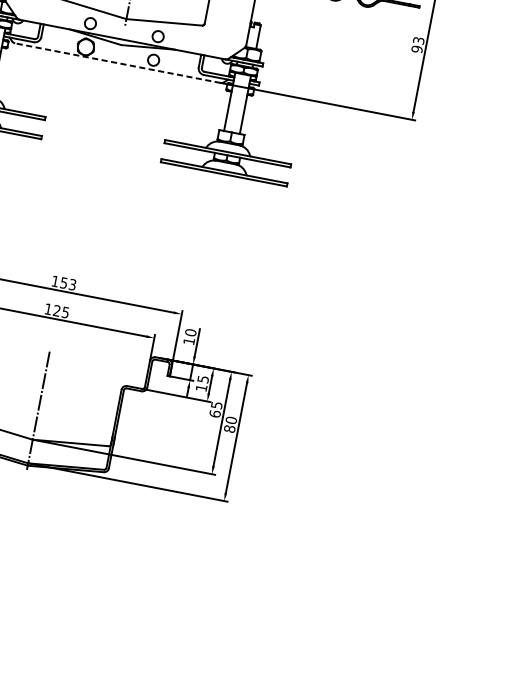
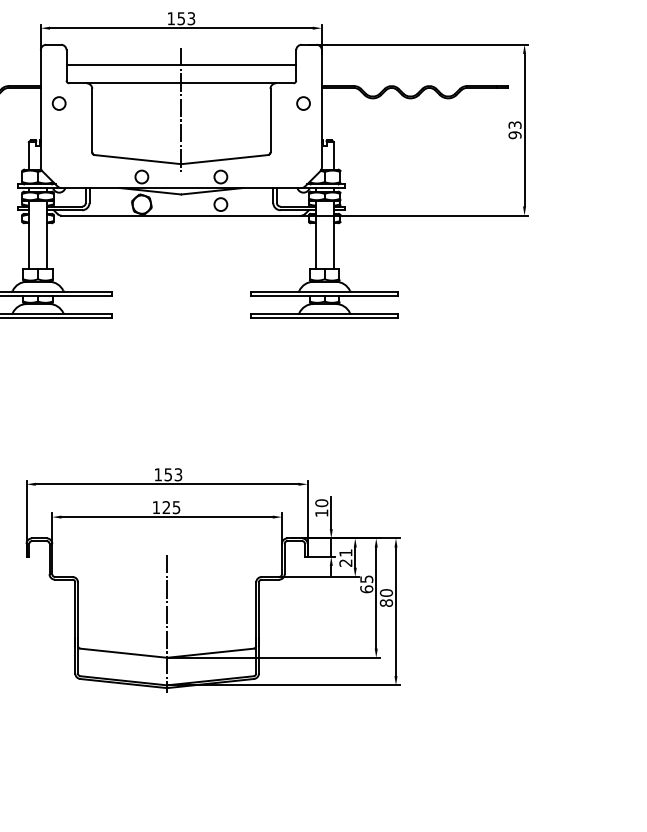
line: (118, 63) -> (181, 215), dashed -> solid
text: (202, 383) -> (345, 557), 15 -> 21

